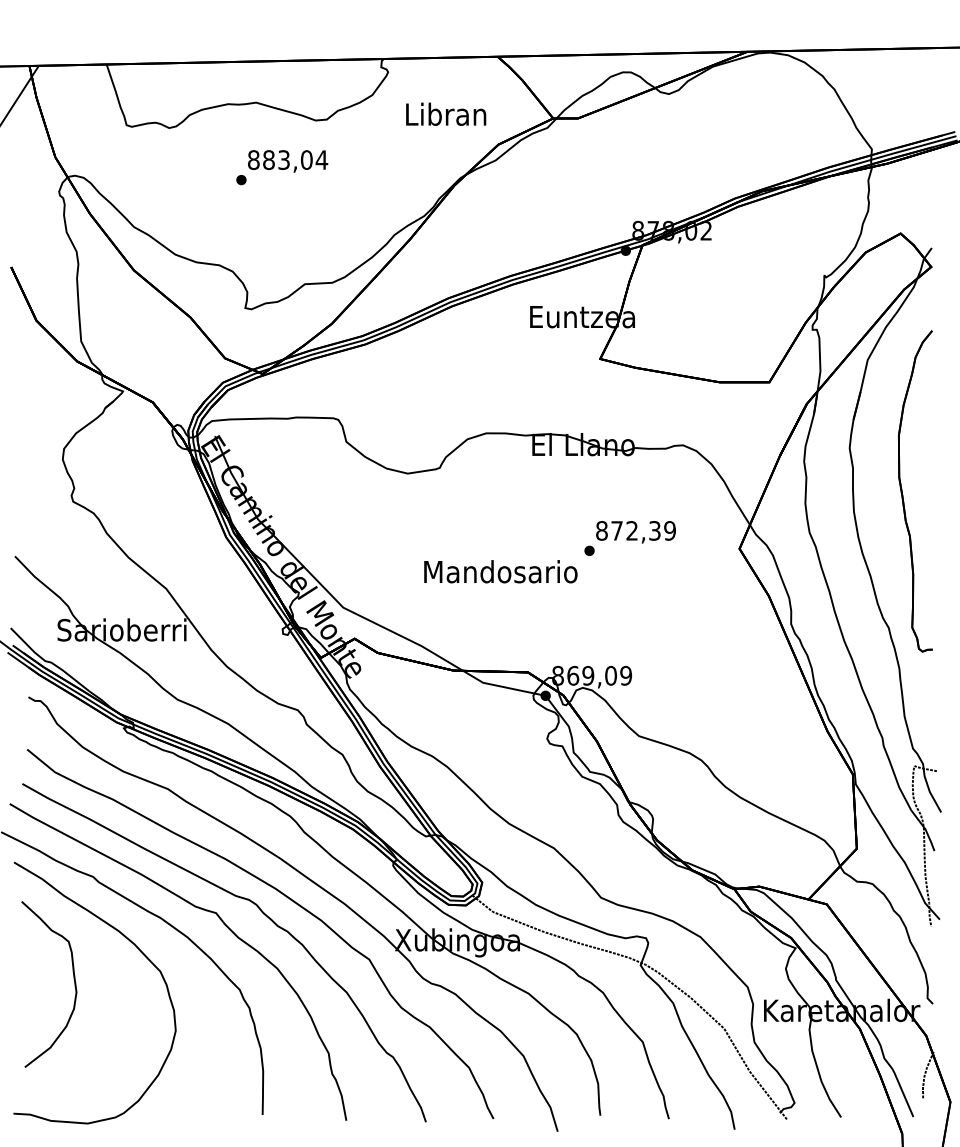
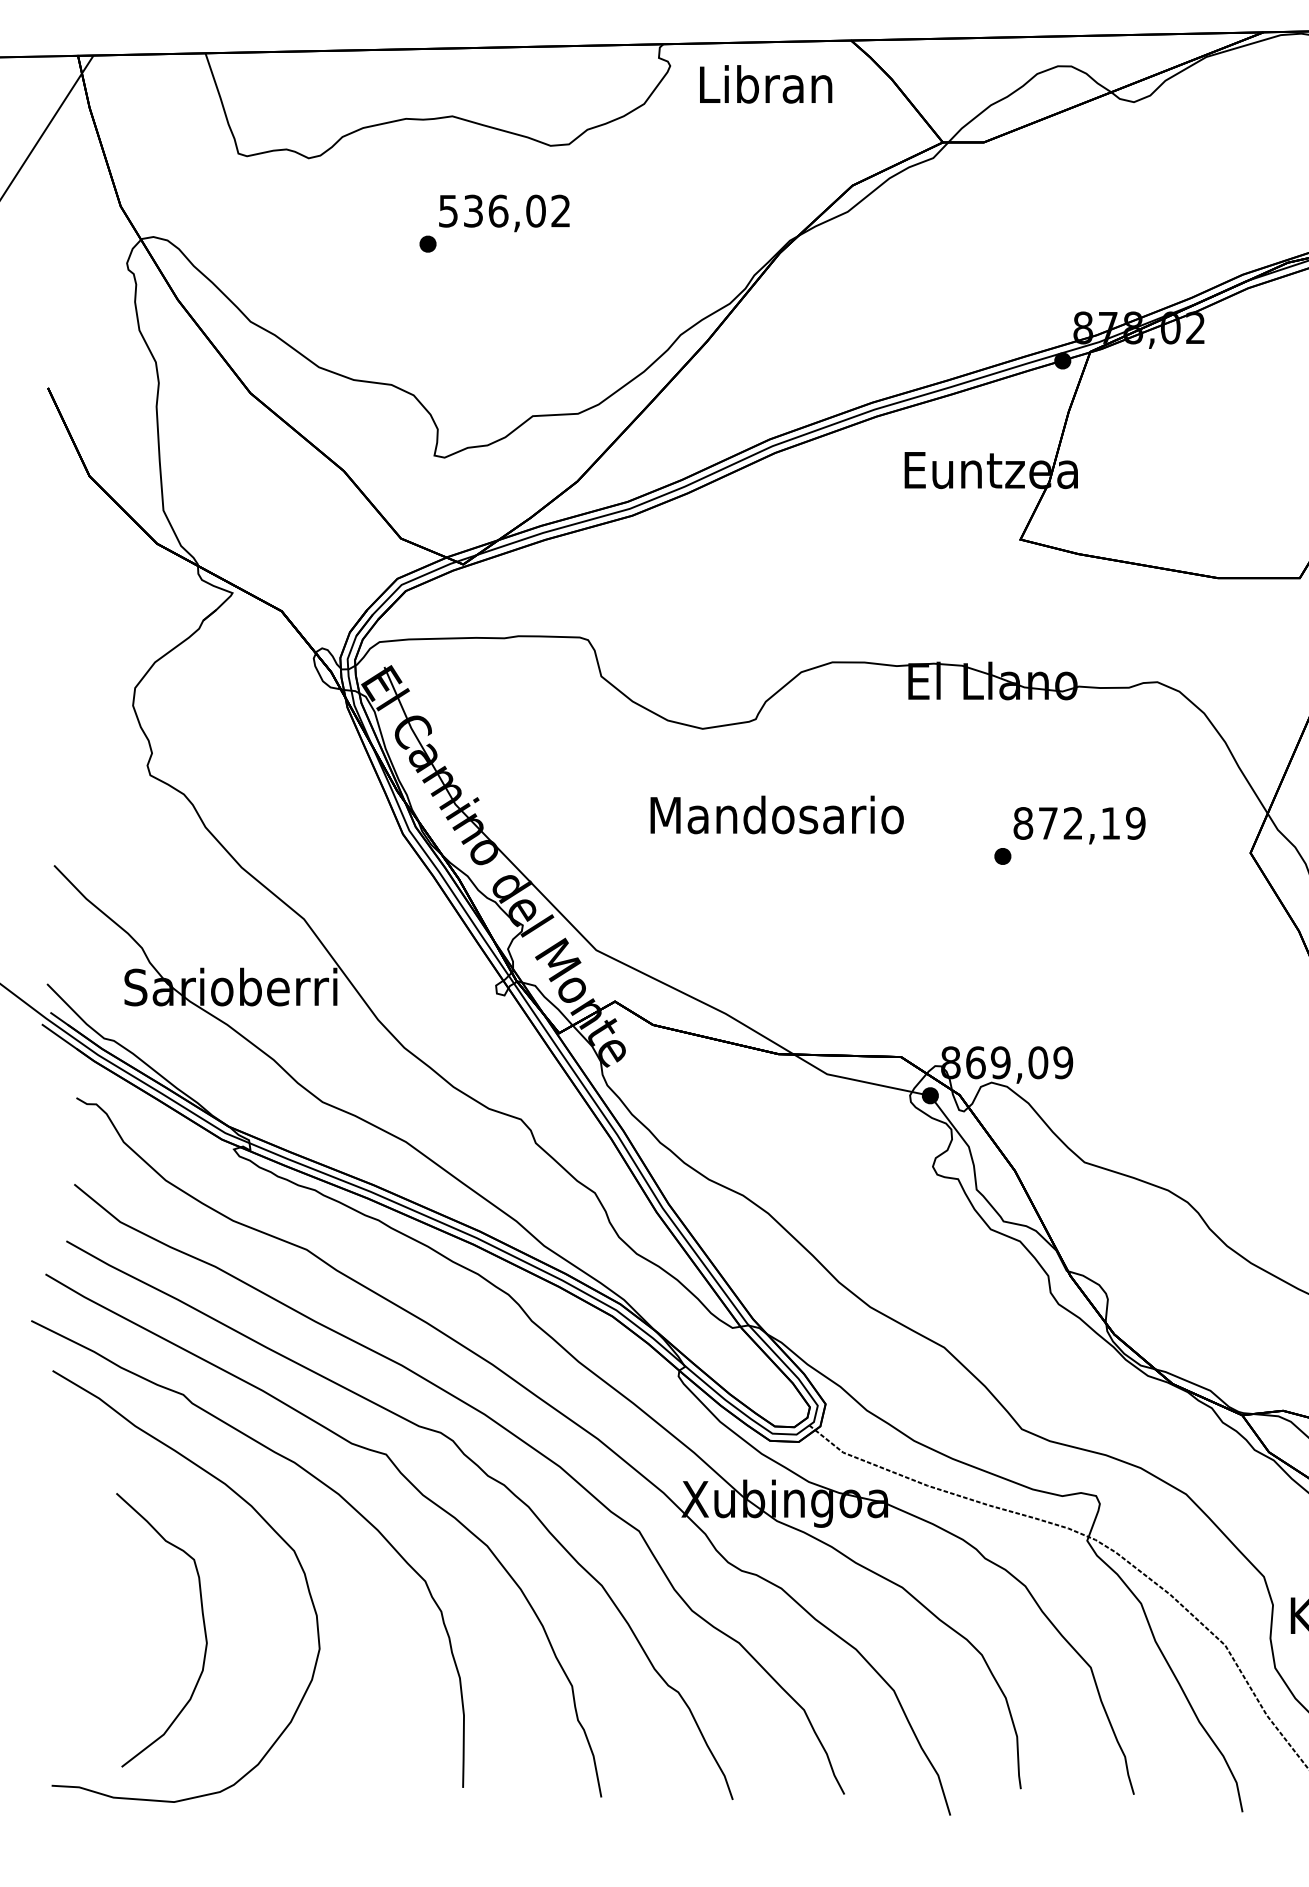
text: (446, 113) -> (766, 83), moved
text: (288, 159) -> (505, 210), 883,04 -> 536,02
text: (654, 530) -> (1110, 822), 872,39 -> 872,19
text: (500, 571) -> (776, 814), moved
curve: (73, 979) -> (201, 1621), moved

